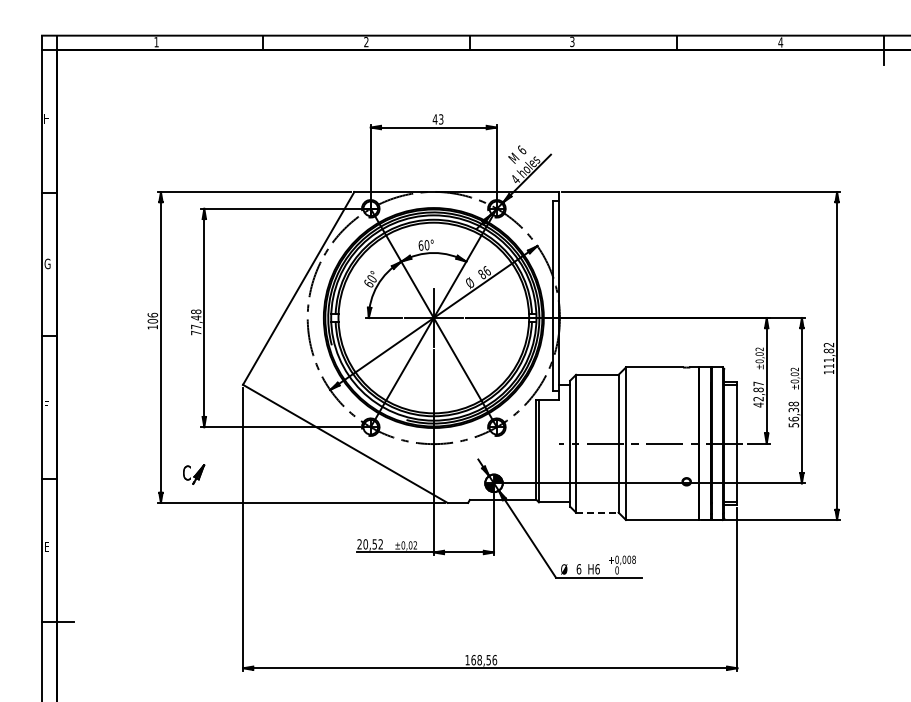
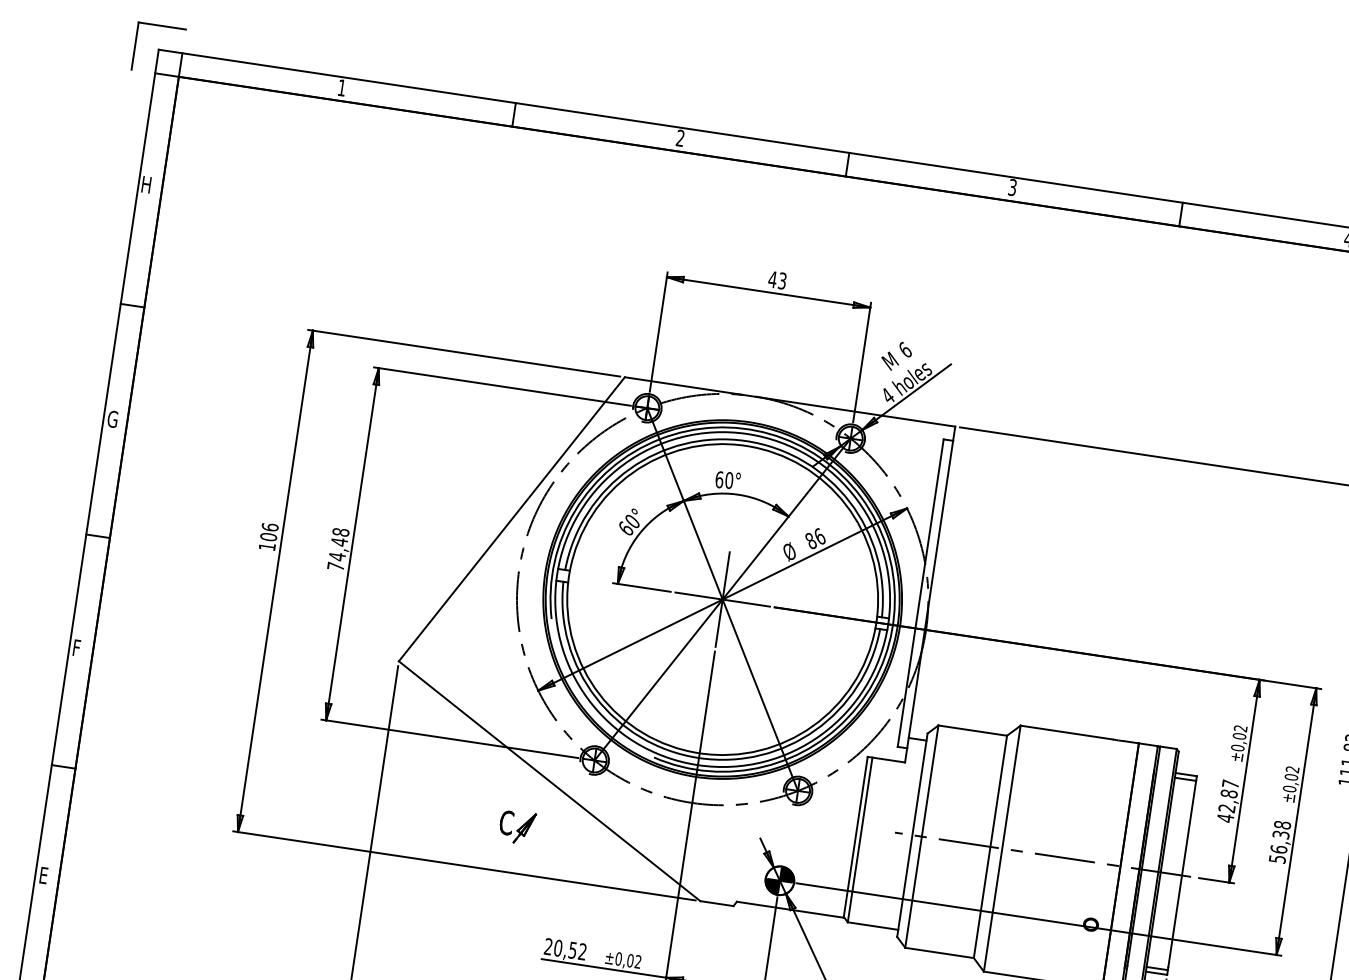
part: (41, 21) -> (161, 26), added
text: (196, 326) -> (337, 556), 77,48 -> 74,48
part: (194, 474) -> (518, 827), moved
line: (597, 512) -> (939, 952), dashed -> solid

